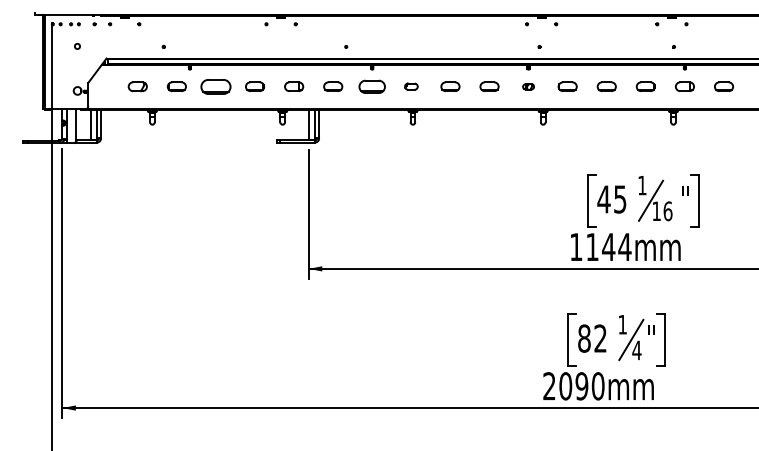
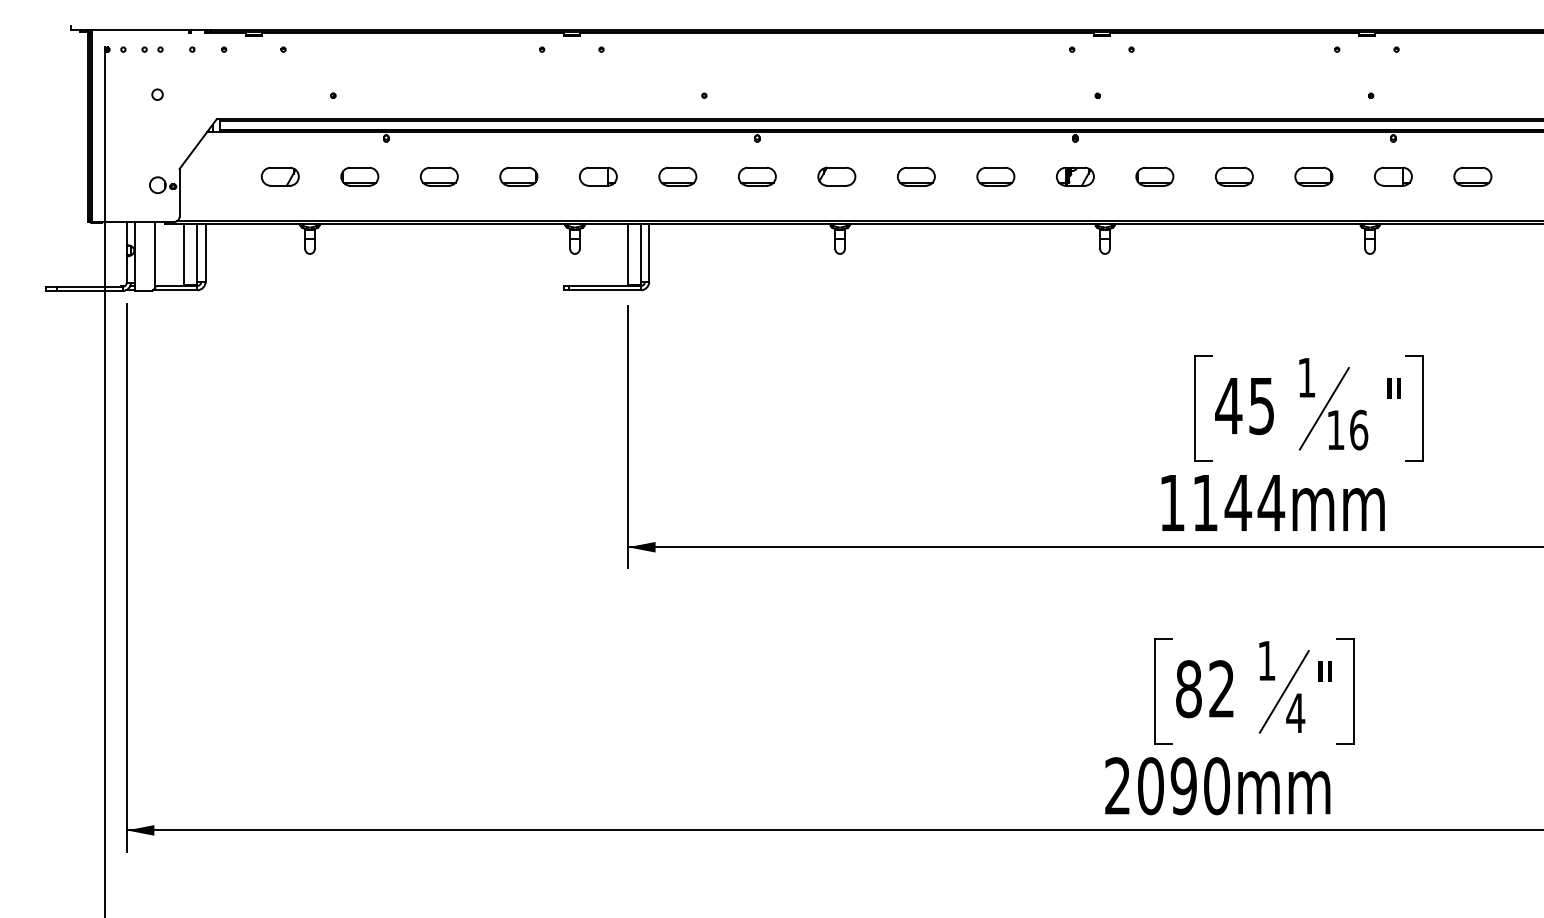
part: (215, 86) -> (438, 176), size x0.62
part: (372, 86) -> (757, 176), size x0.71
part: (411, 86) -> (837, 176), size x1.43
part: (528, 86) -> (1075, 176), size x1.67

